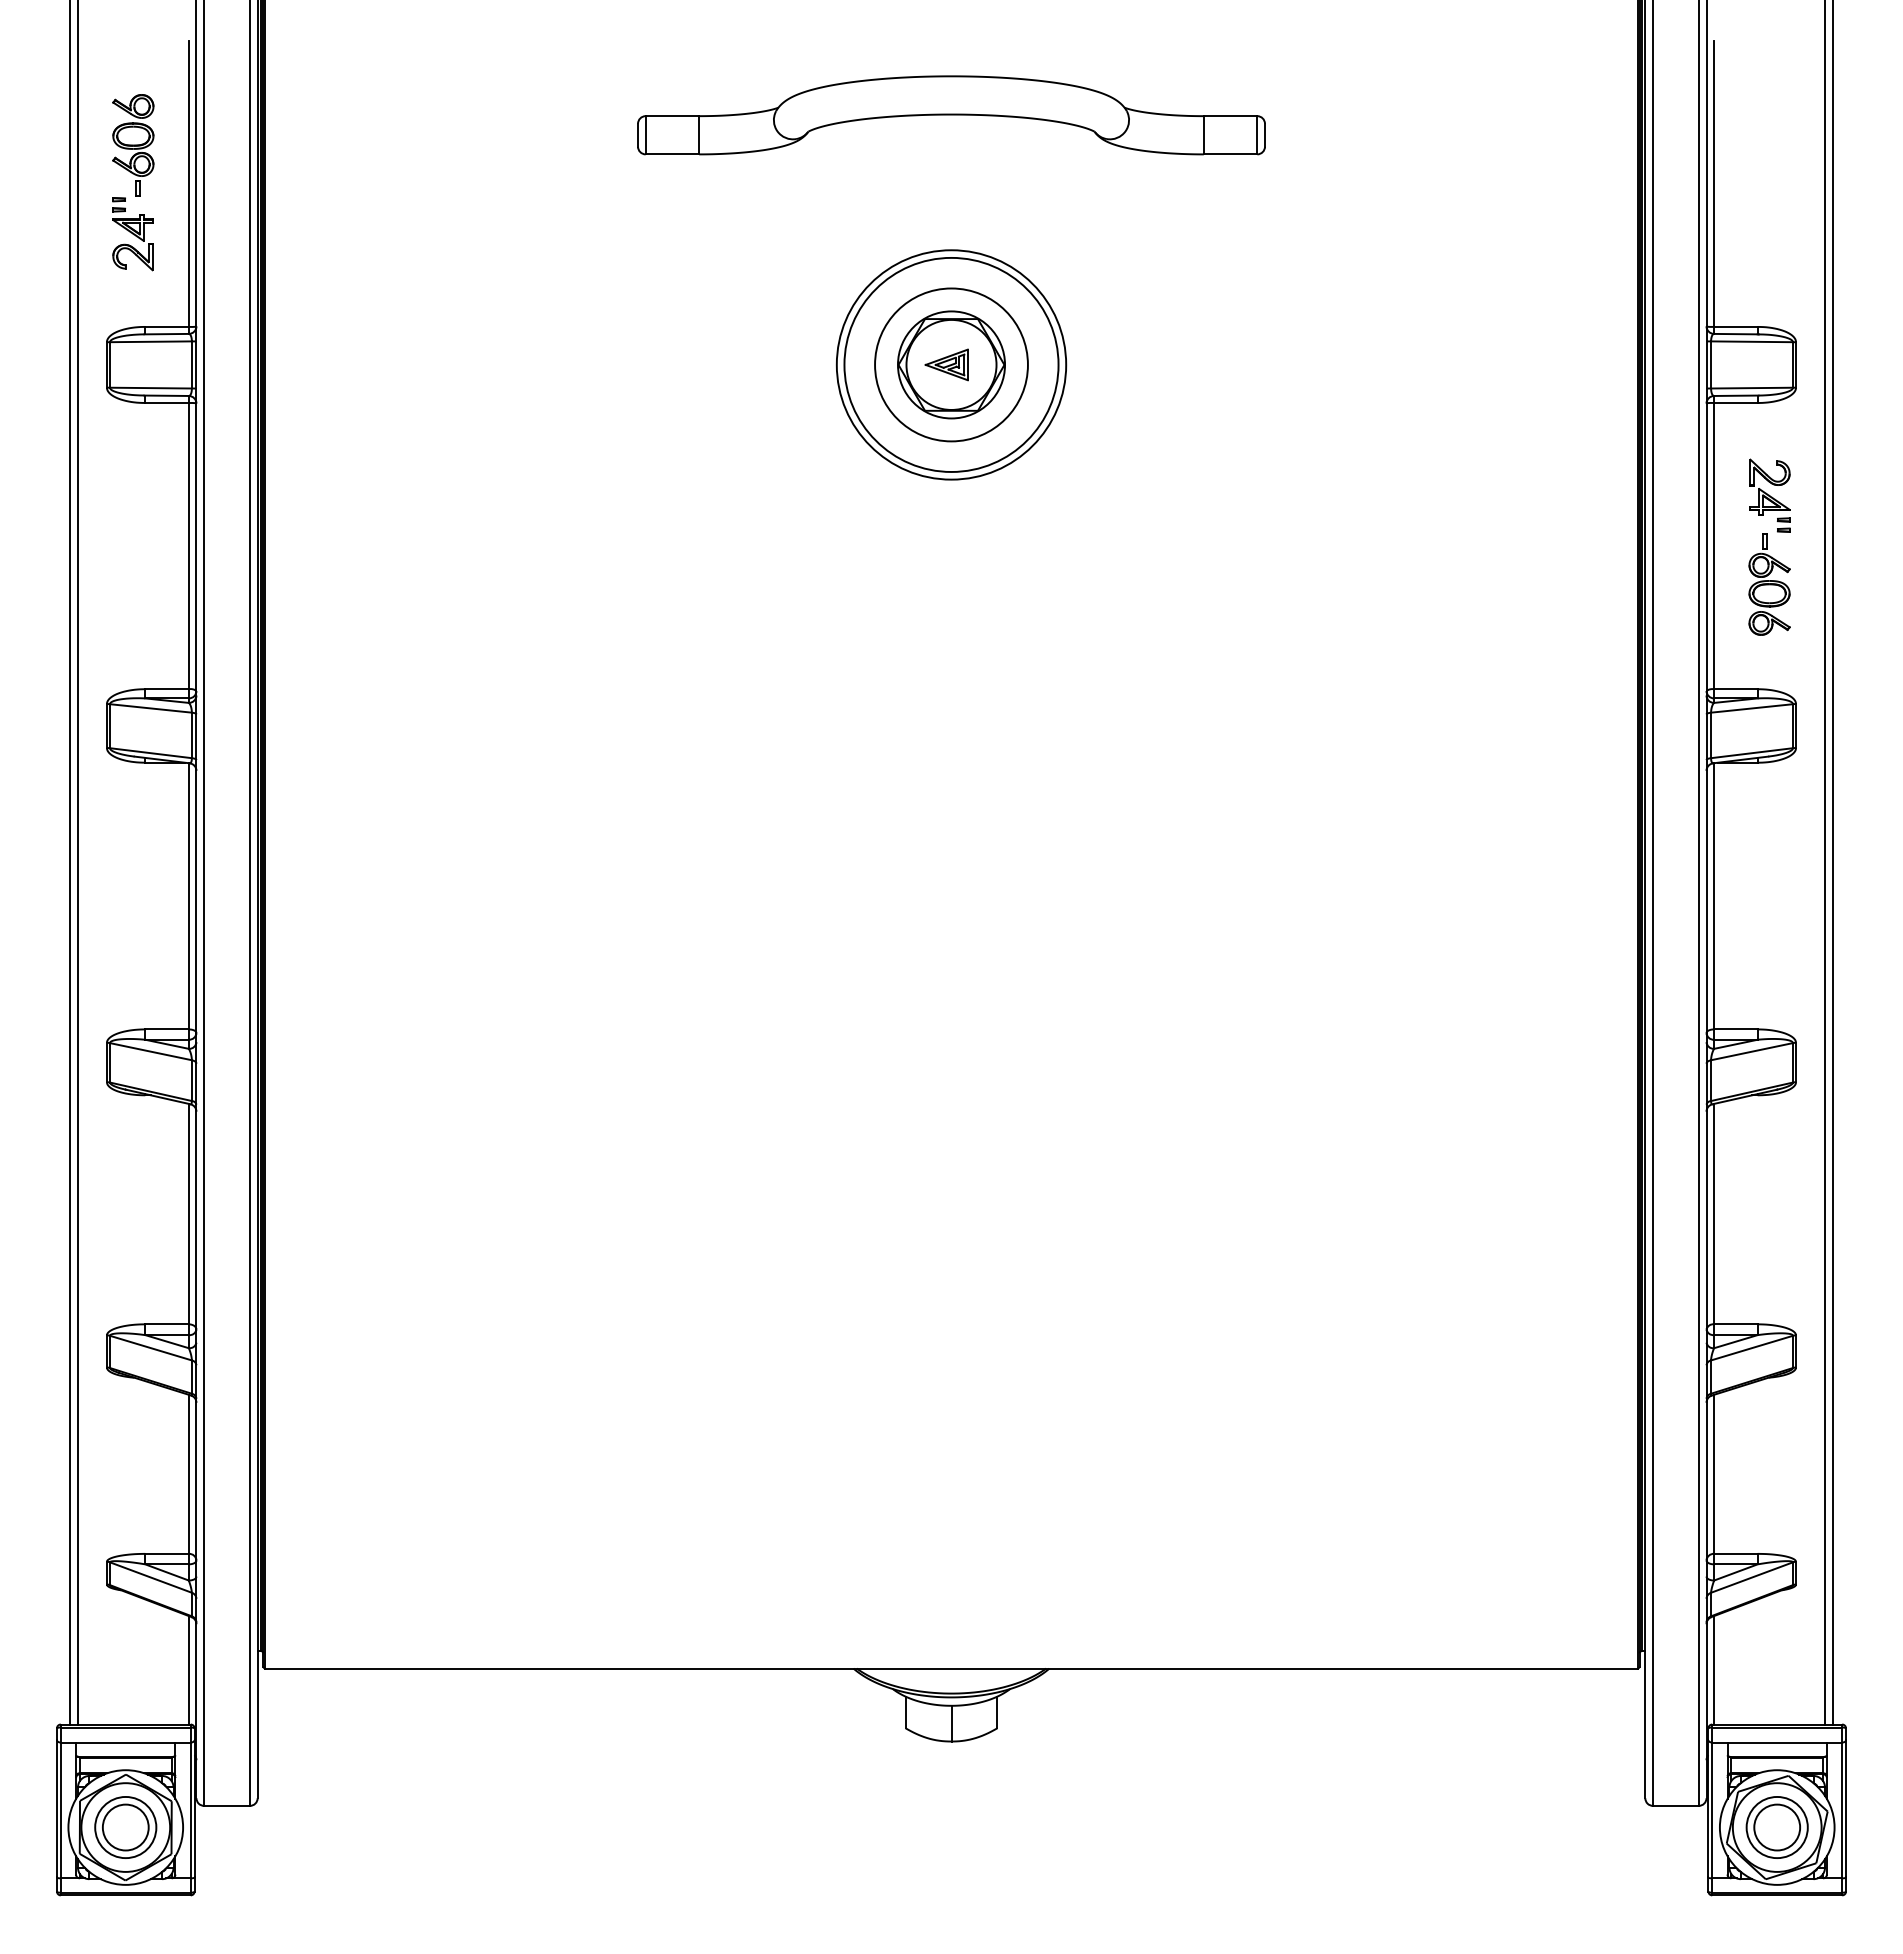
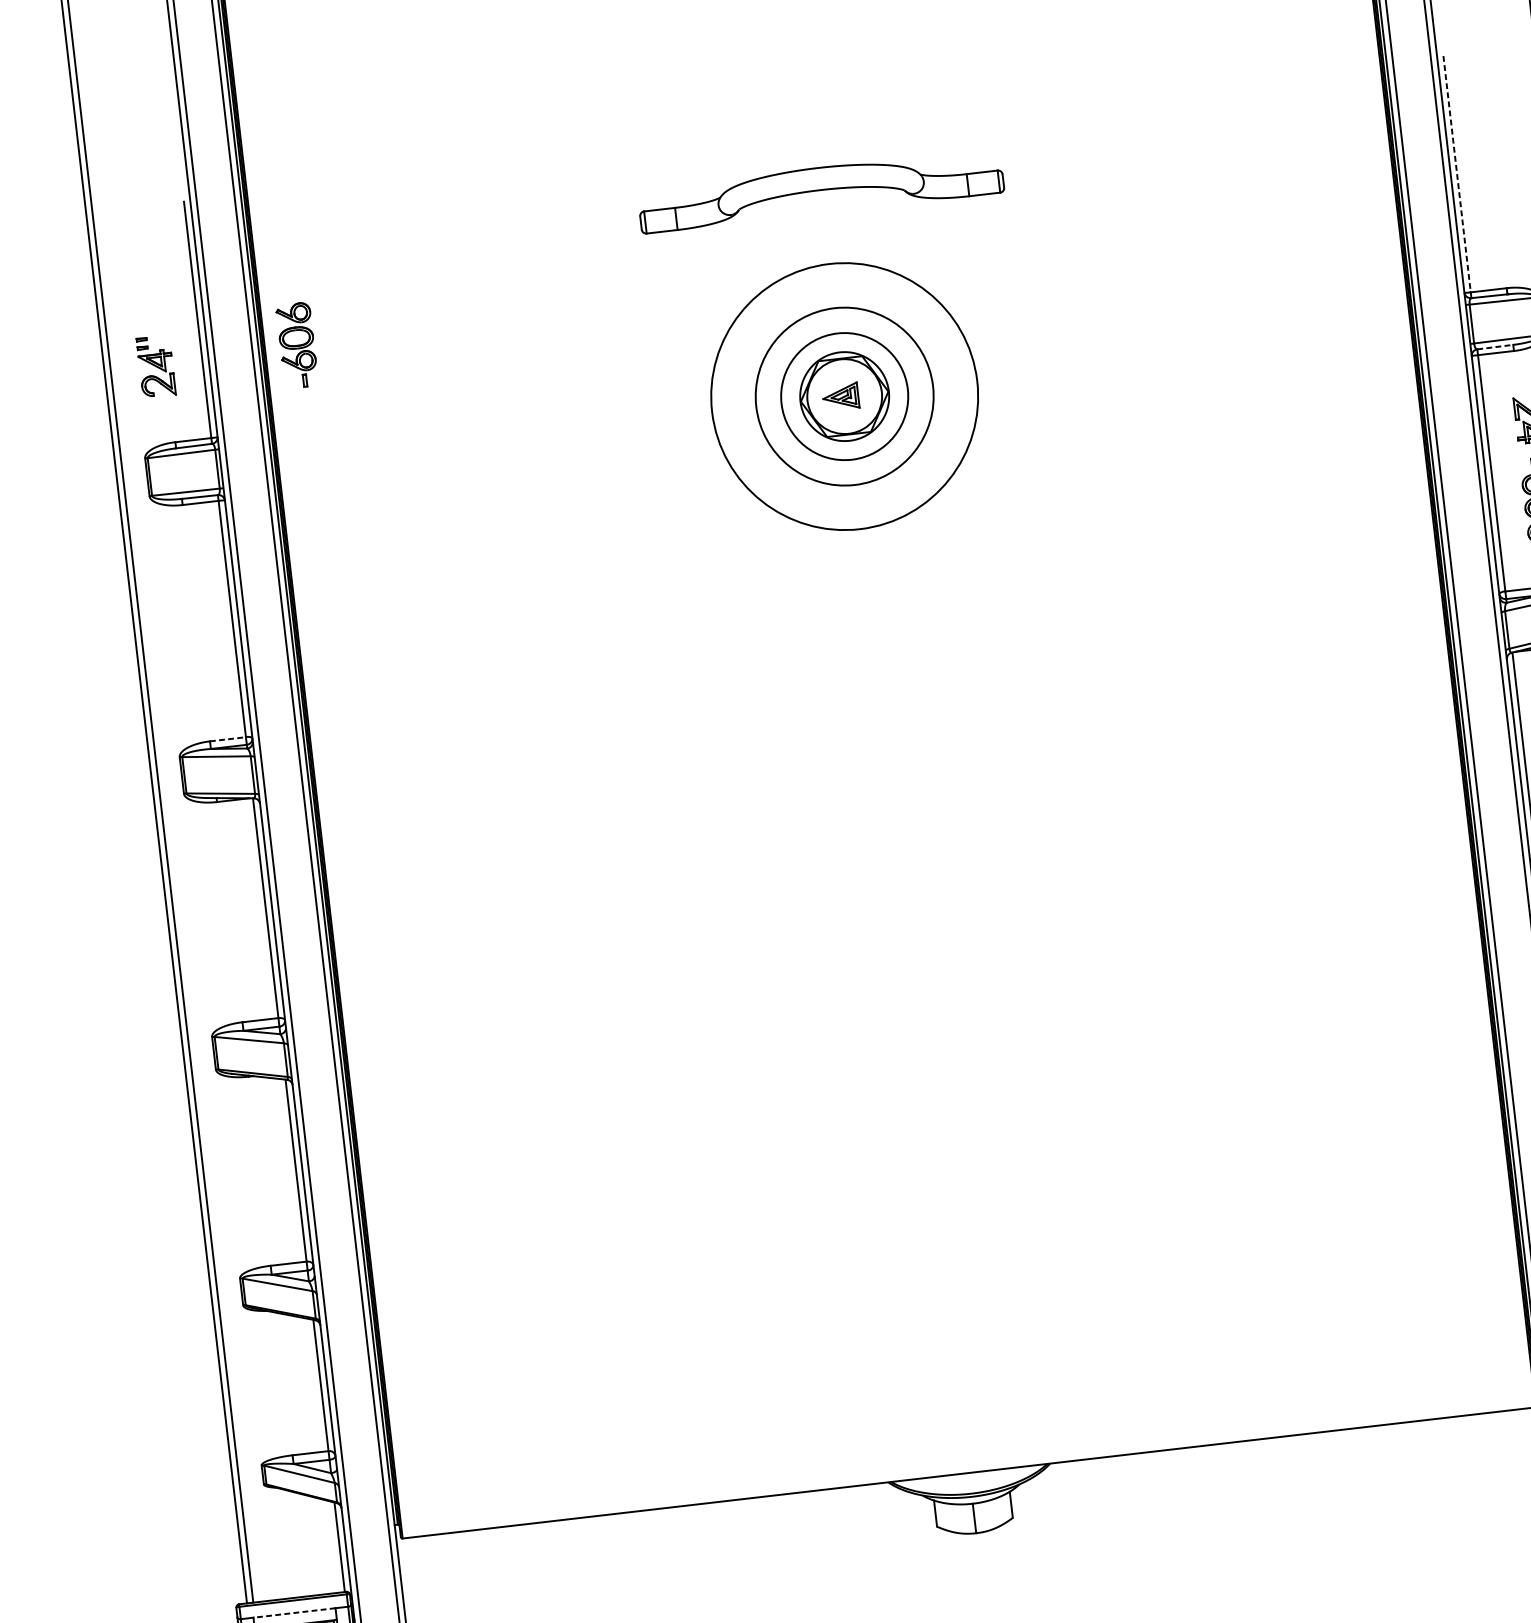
part: (951, 115) -> (820, 190), size x0.7
part: (133, 145) -> (297, 345), moved
line: (1714, 184) -> (1457, 174), solid -> dashed
circle: (951, 364) -> (844, 396), size x1.4
line: (1736, 395) -> (1495, 346), solid -> dashed
line: (167, 689) -> (228, 739), solid -> dashed
line: (125, 1742) -> (294, 1612), solid -> dashed

